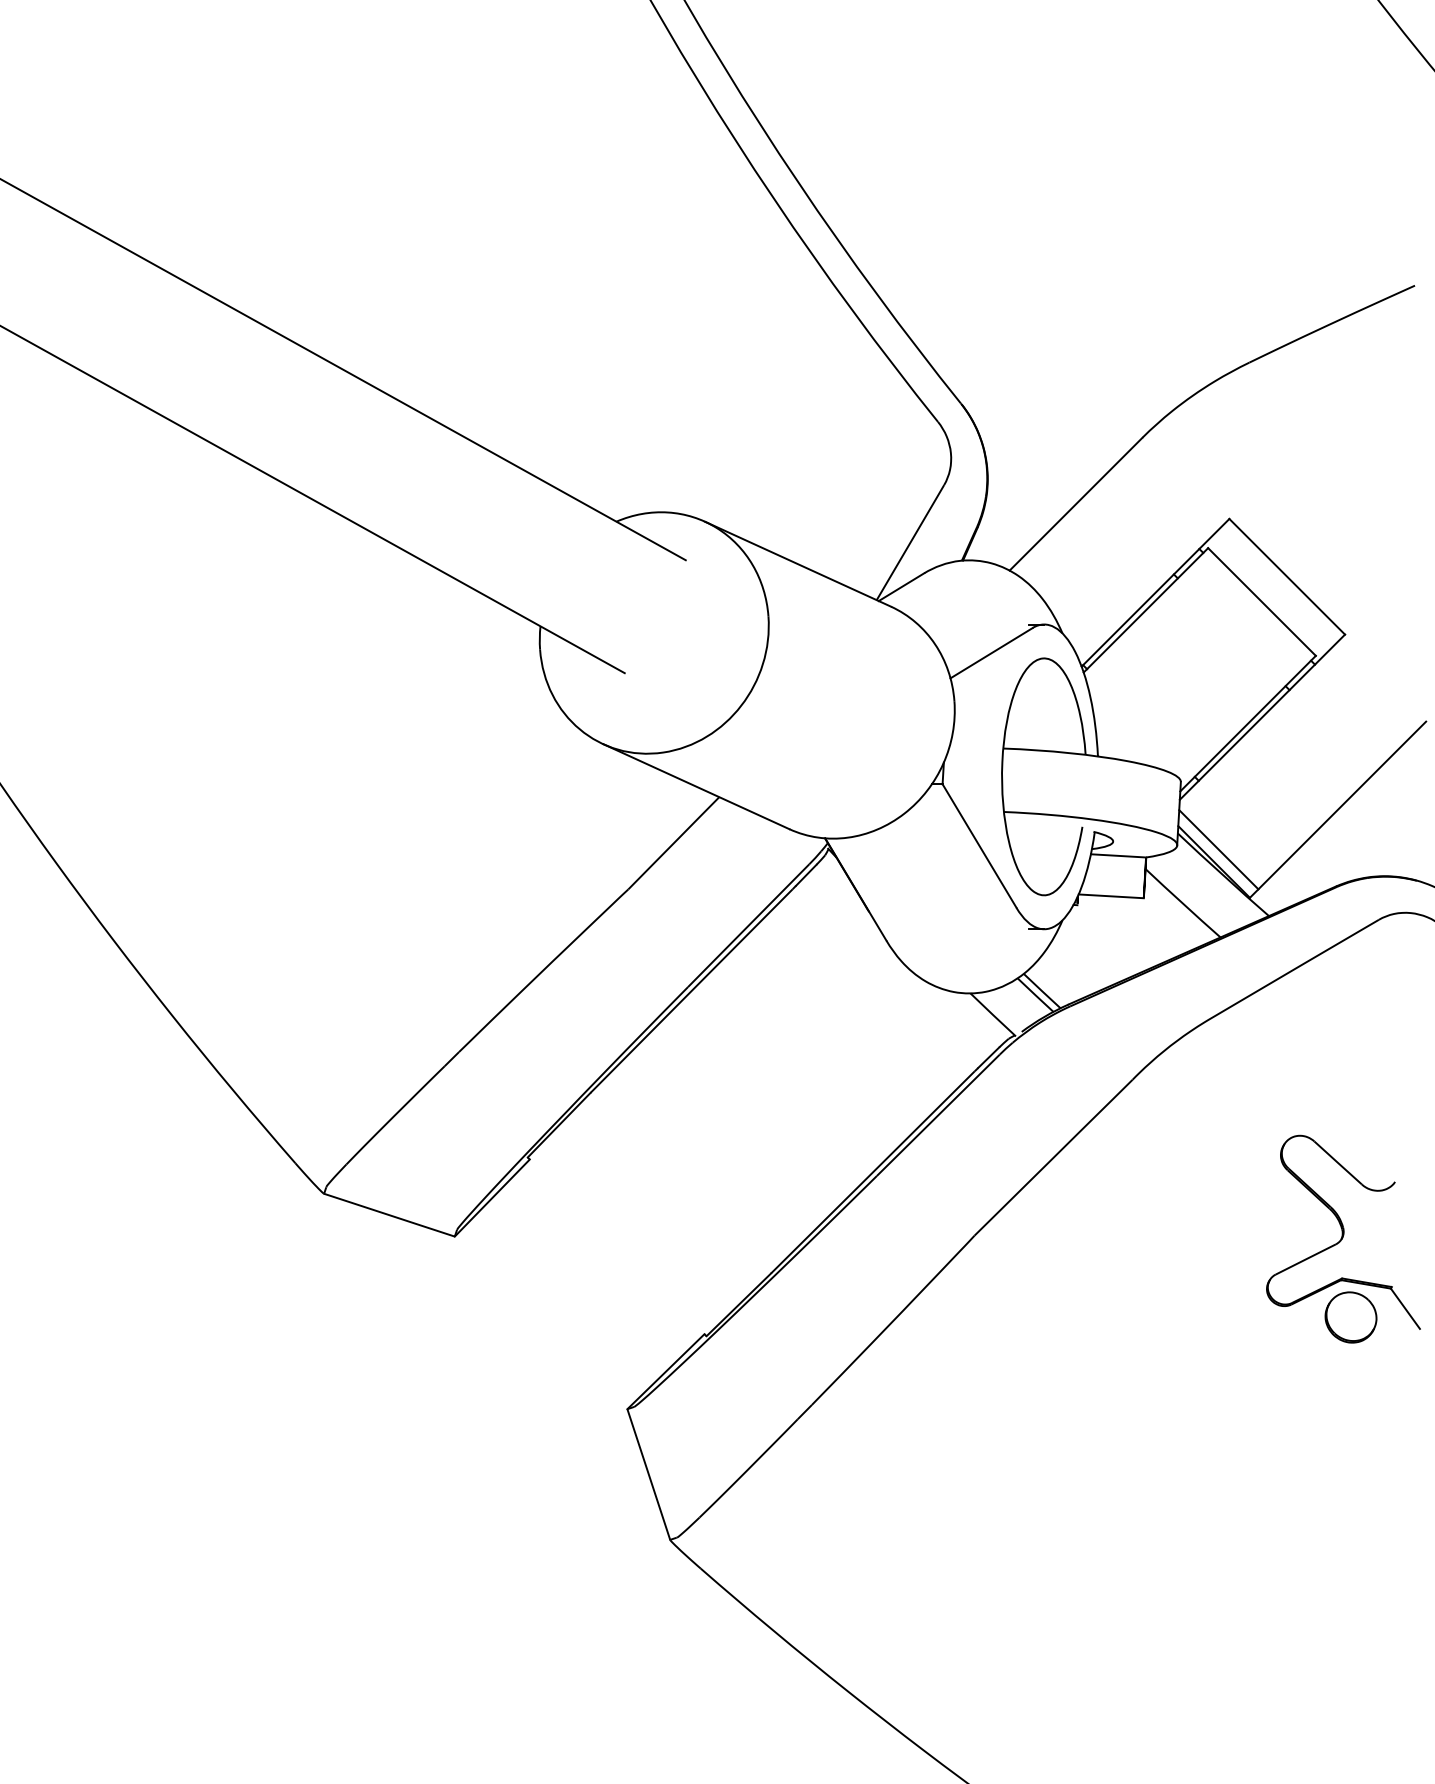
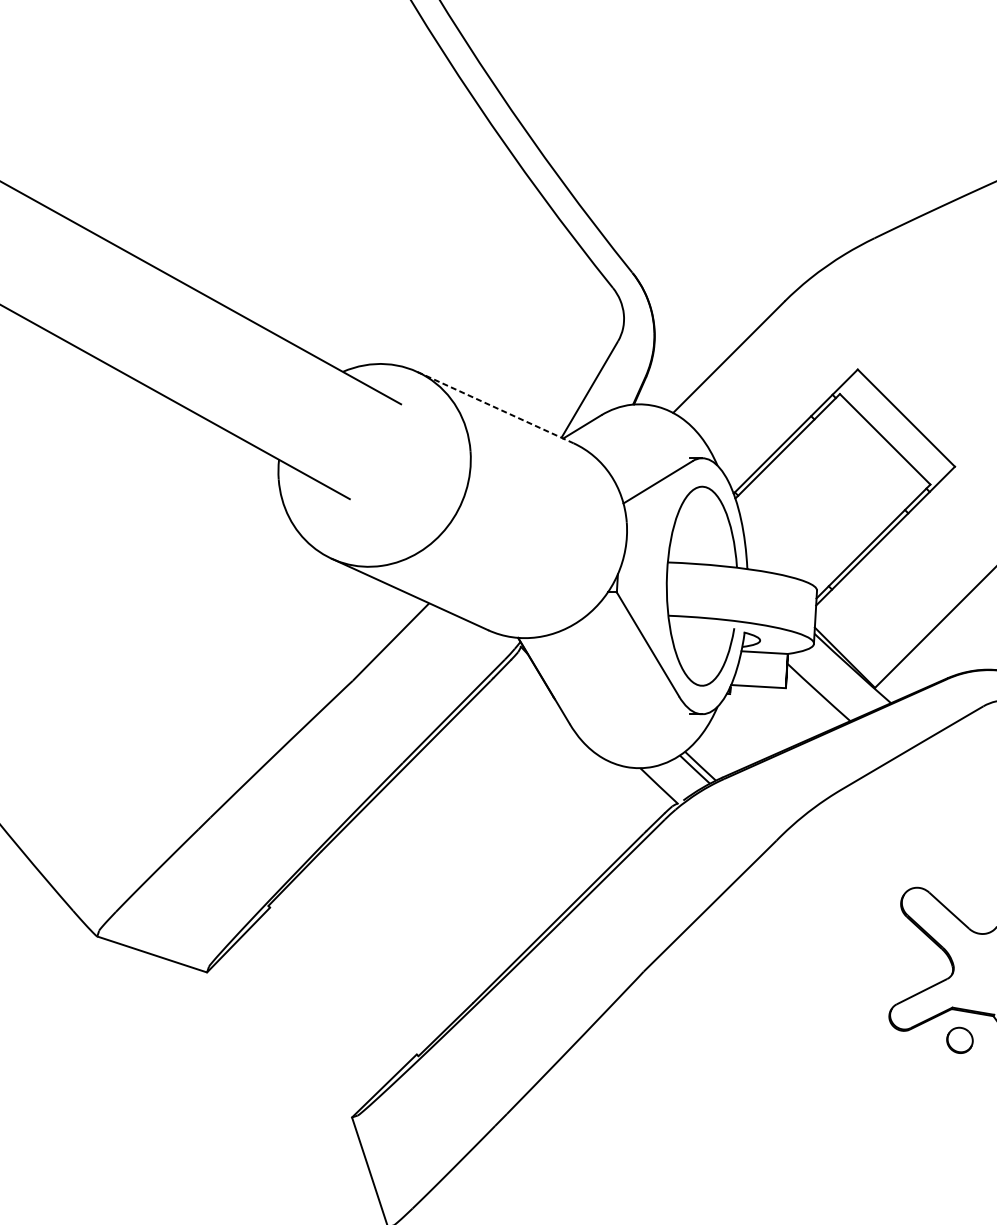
line: (798, 564) -> (495, 407), solid -> dashed
line: (1218, 849) -> (848, 647), removed
part: (1350, 1317) -> (959, 1040), size x0.6

